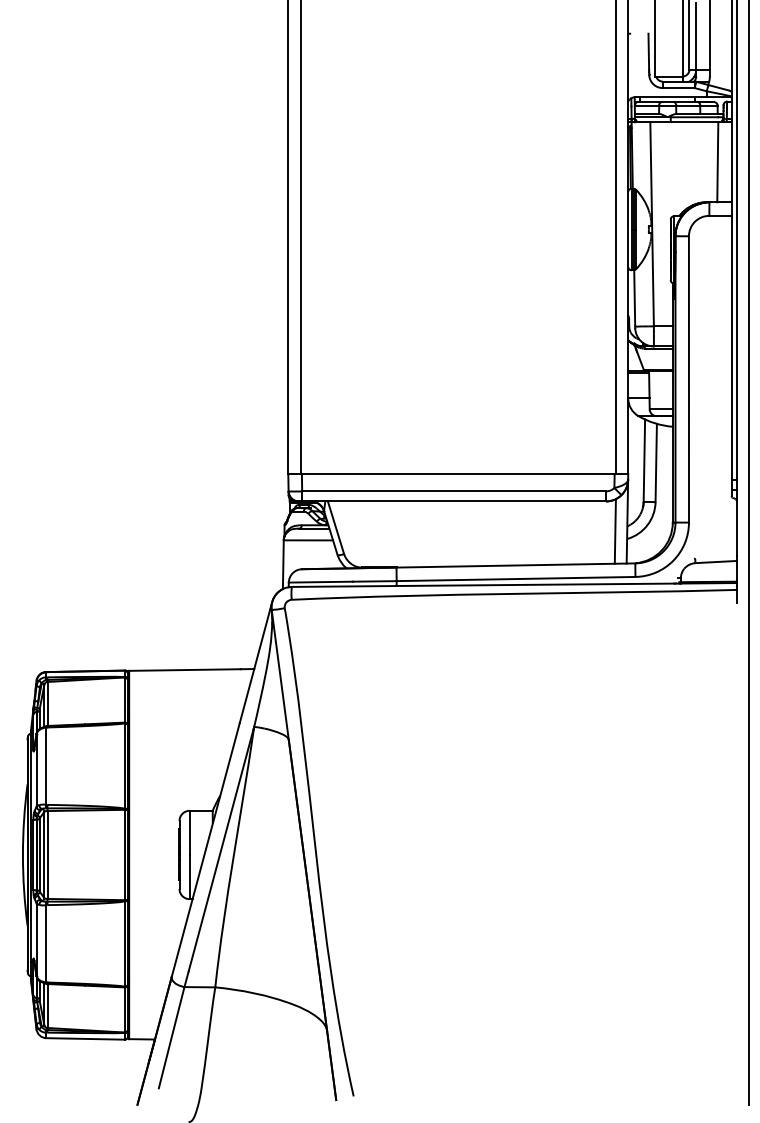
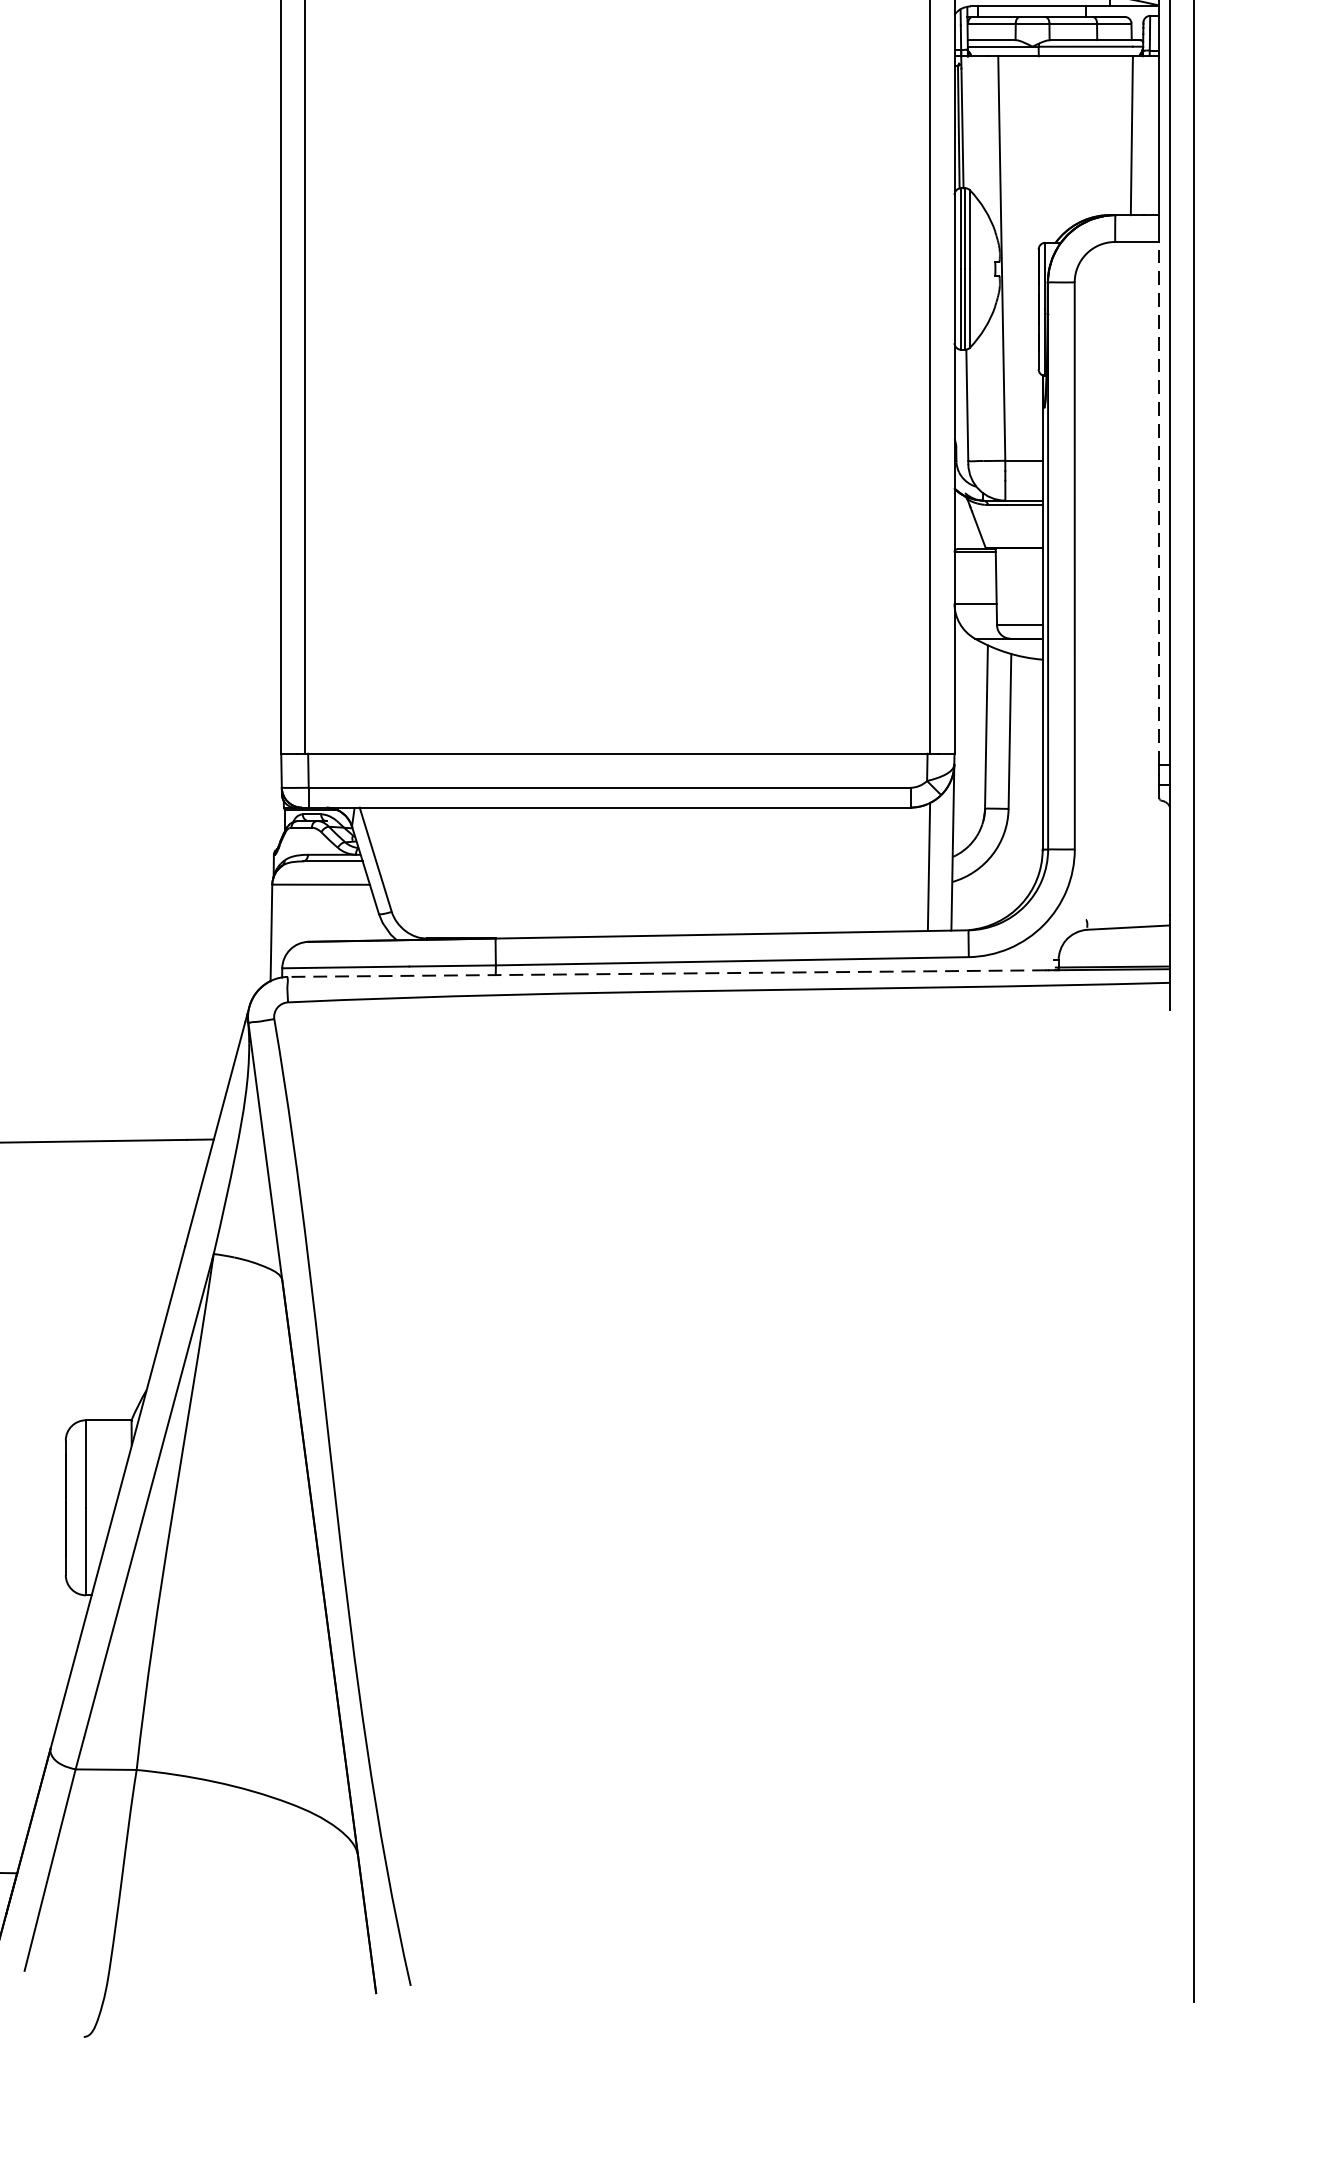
line: (731, 347) -> (1159, 502), solid -> dashed
line: (482, 585) -> (665, 974), solid -> dashed

